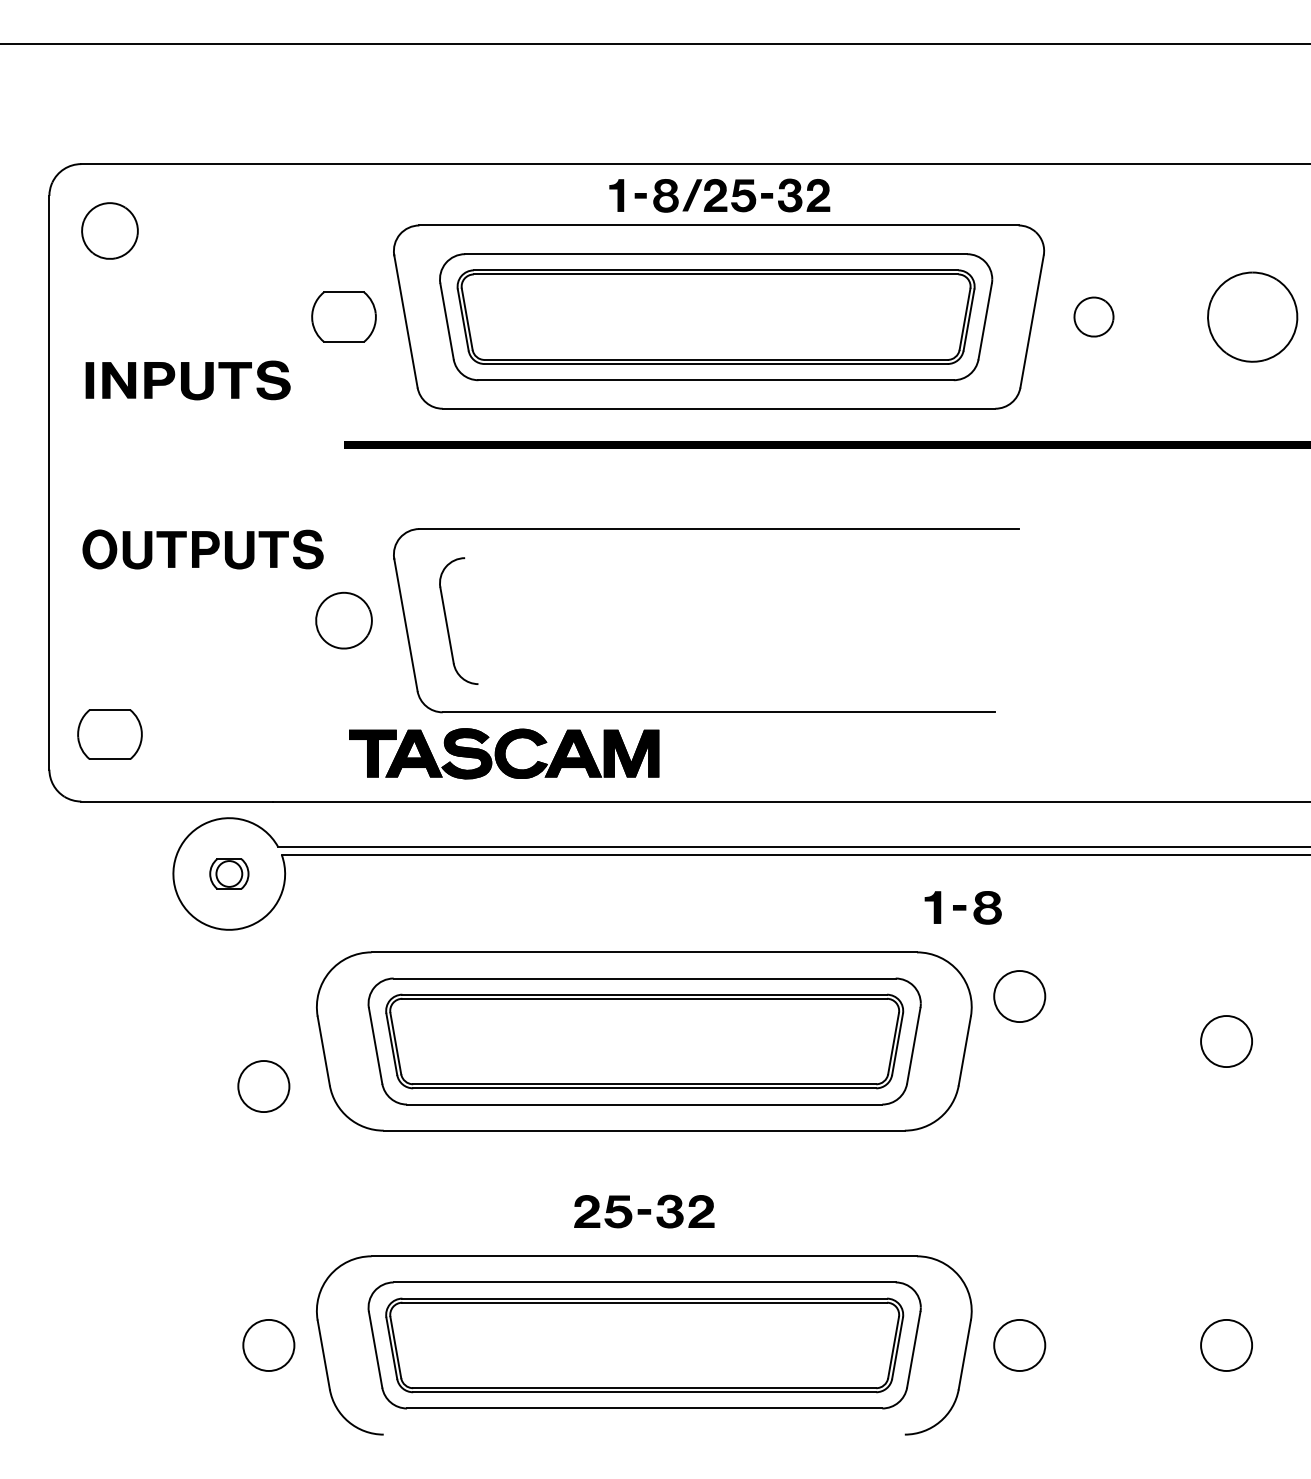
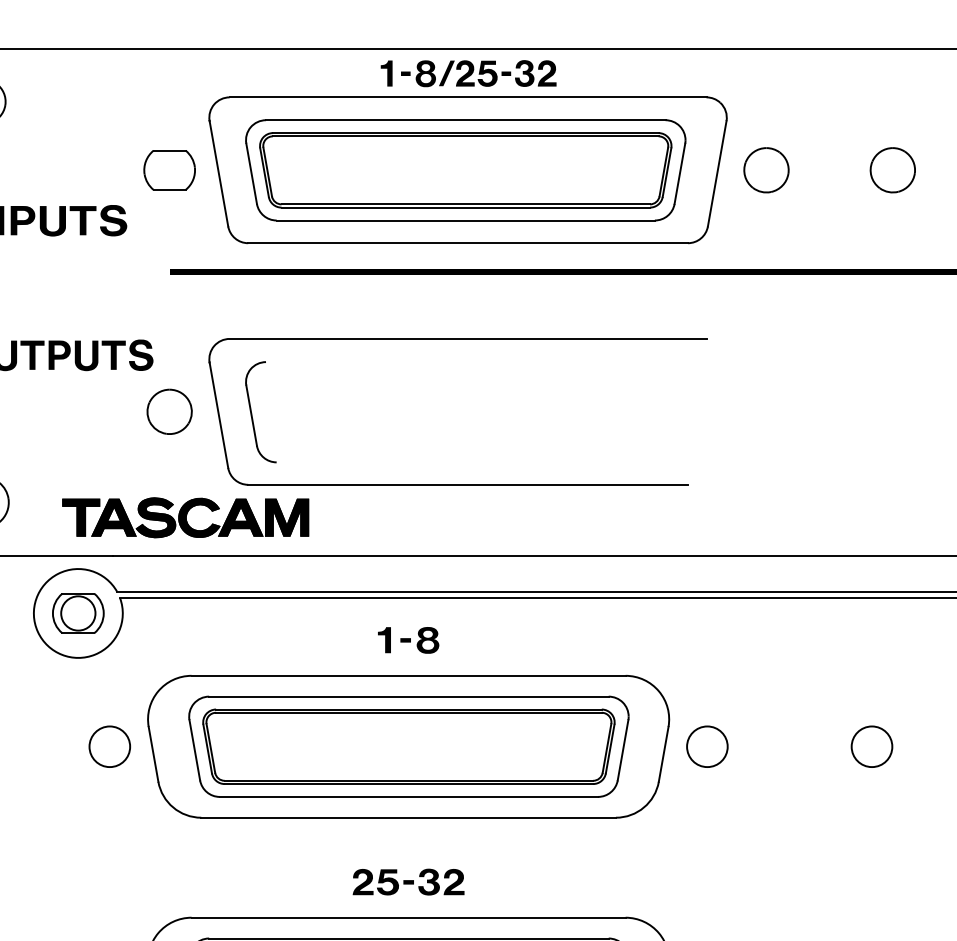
part: (1093, 316) -> (766, 169), size x1.43
part: (1252, 316) -> (892, 169), size x0.62
part: (504, 753) -> (185, 517), moved
part: (229, 873) -> (78, 613), size x1.67
part: (962, 907) -> (407, 640), moved
part: (1019, 996) -> (707, 746), moved
part: (263, 1086) -> (109, 746), moved

